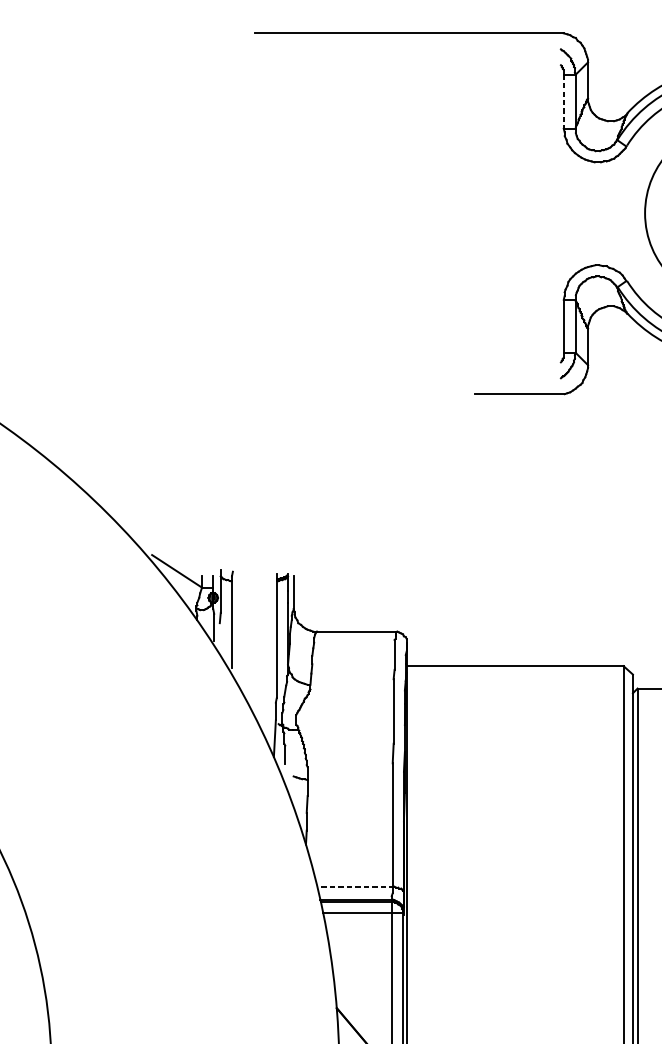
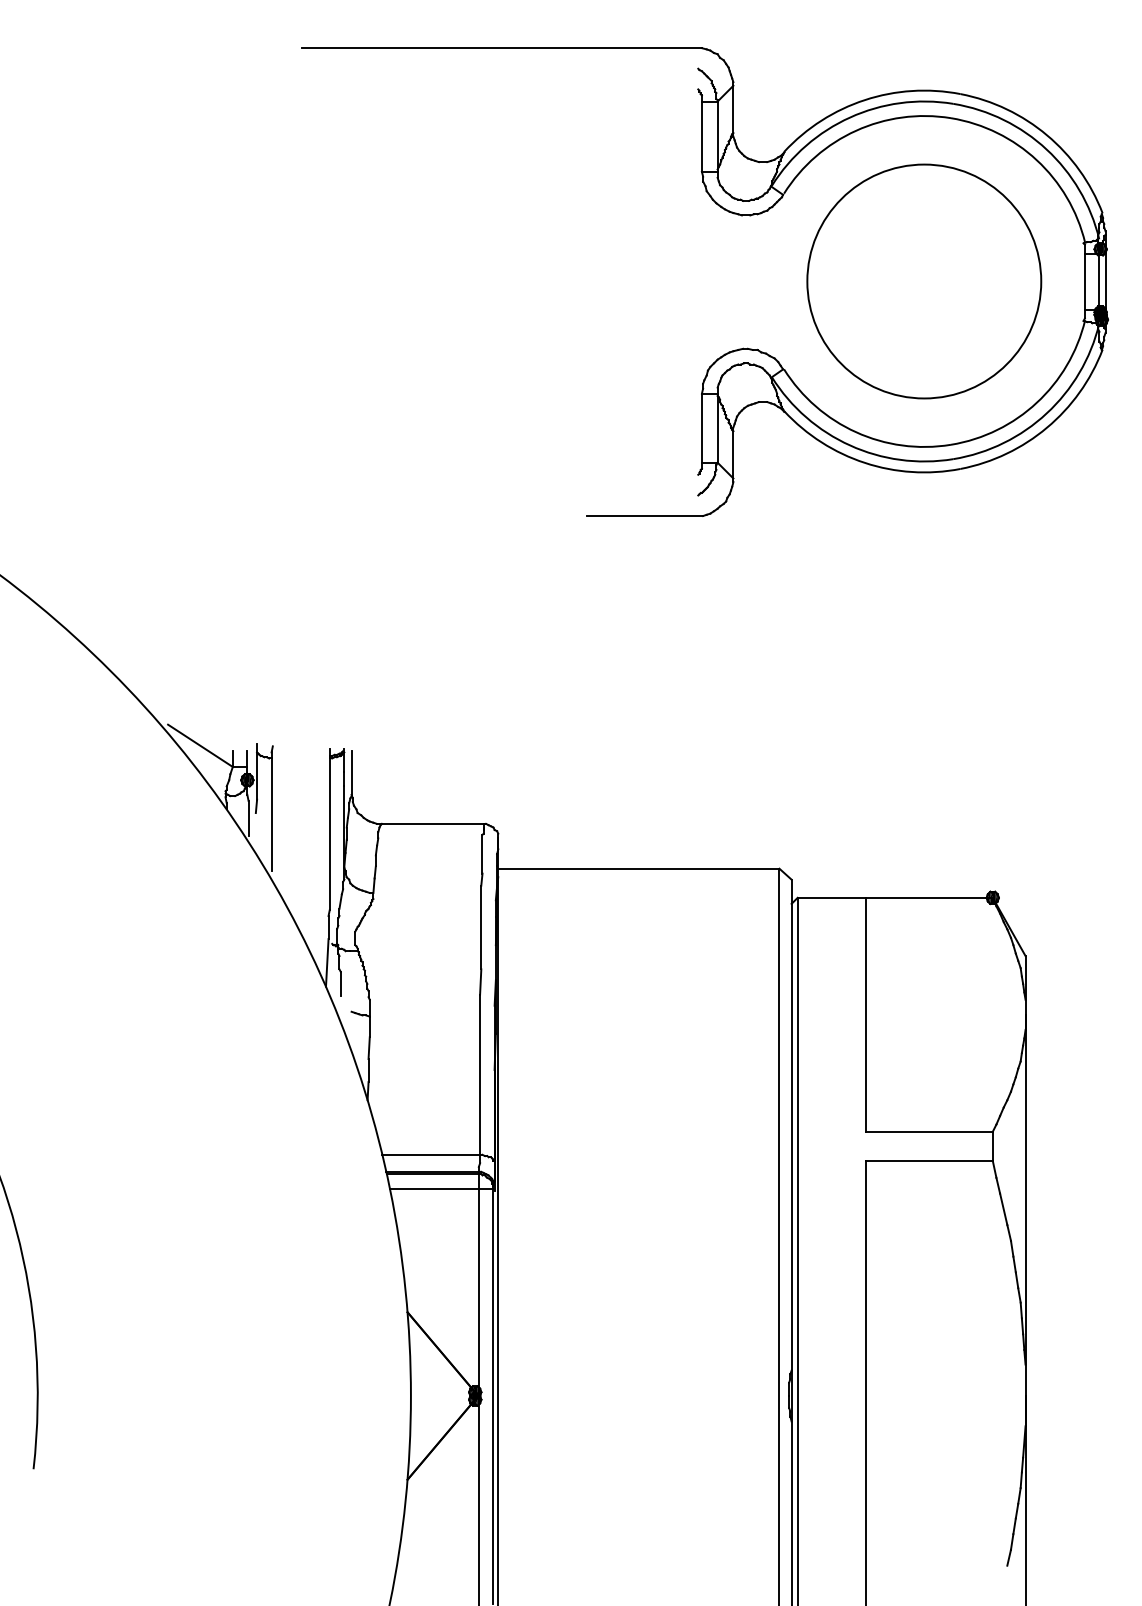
line: (563, 102) -> (701, 137), dashed -> solid
line: (355, 886) -> (431, 1154), dashed -> solid

